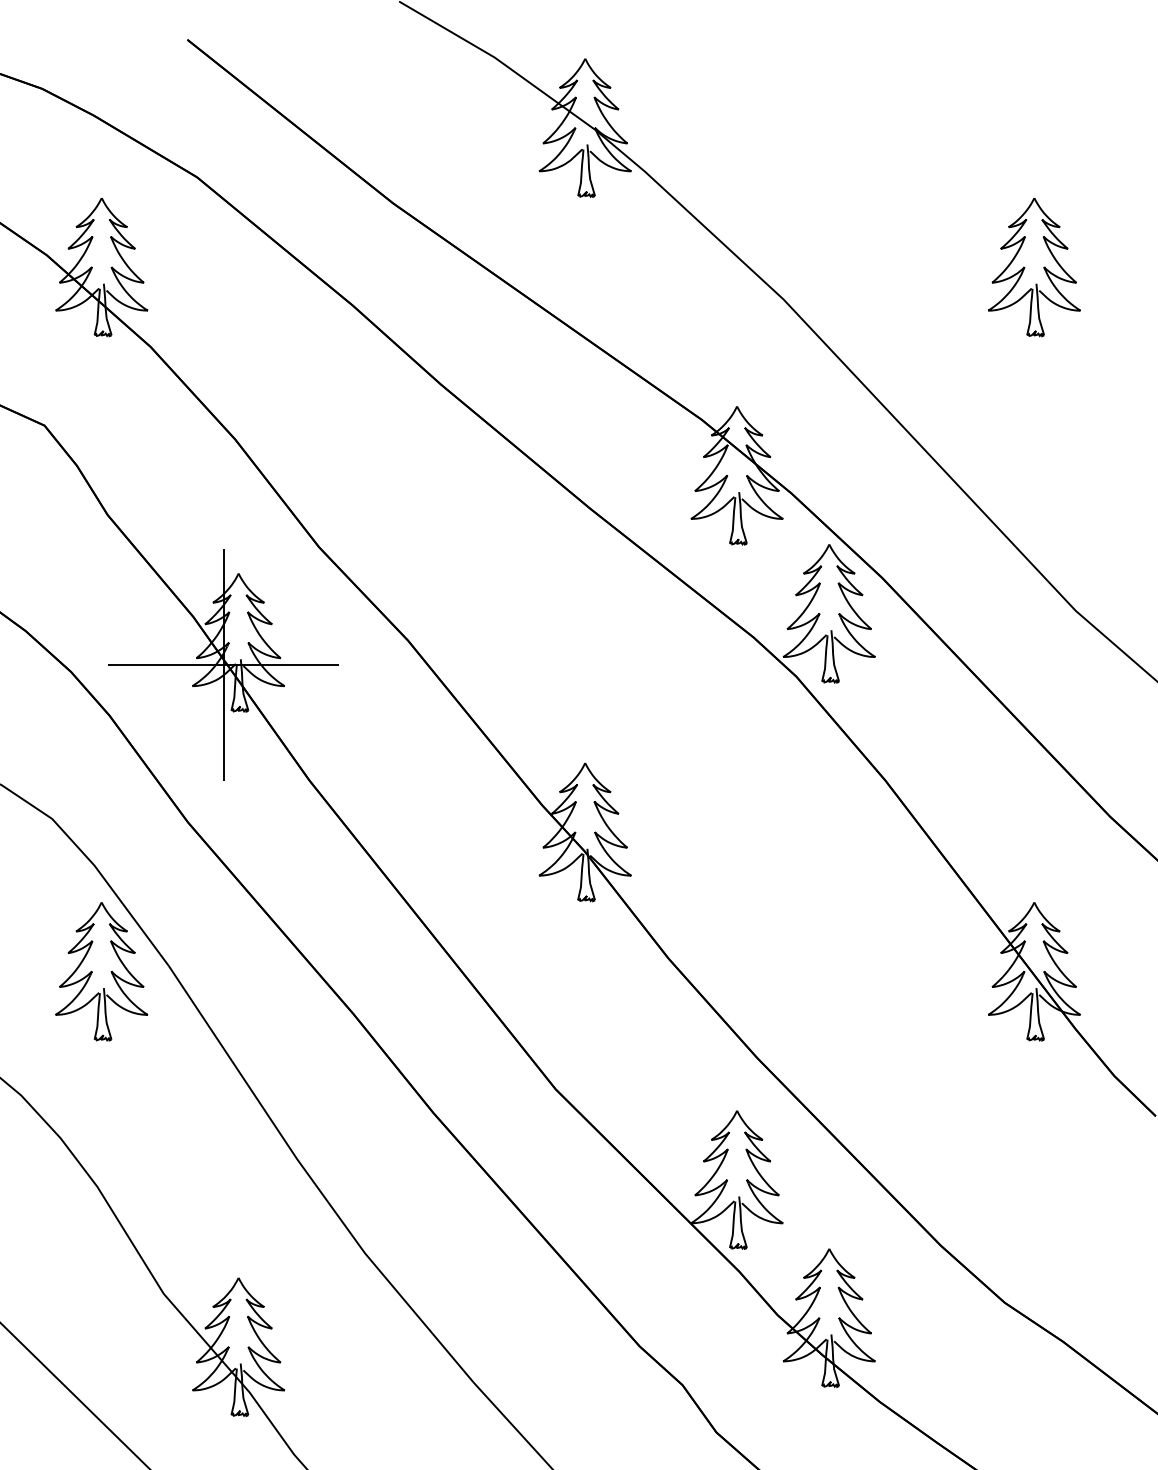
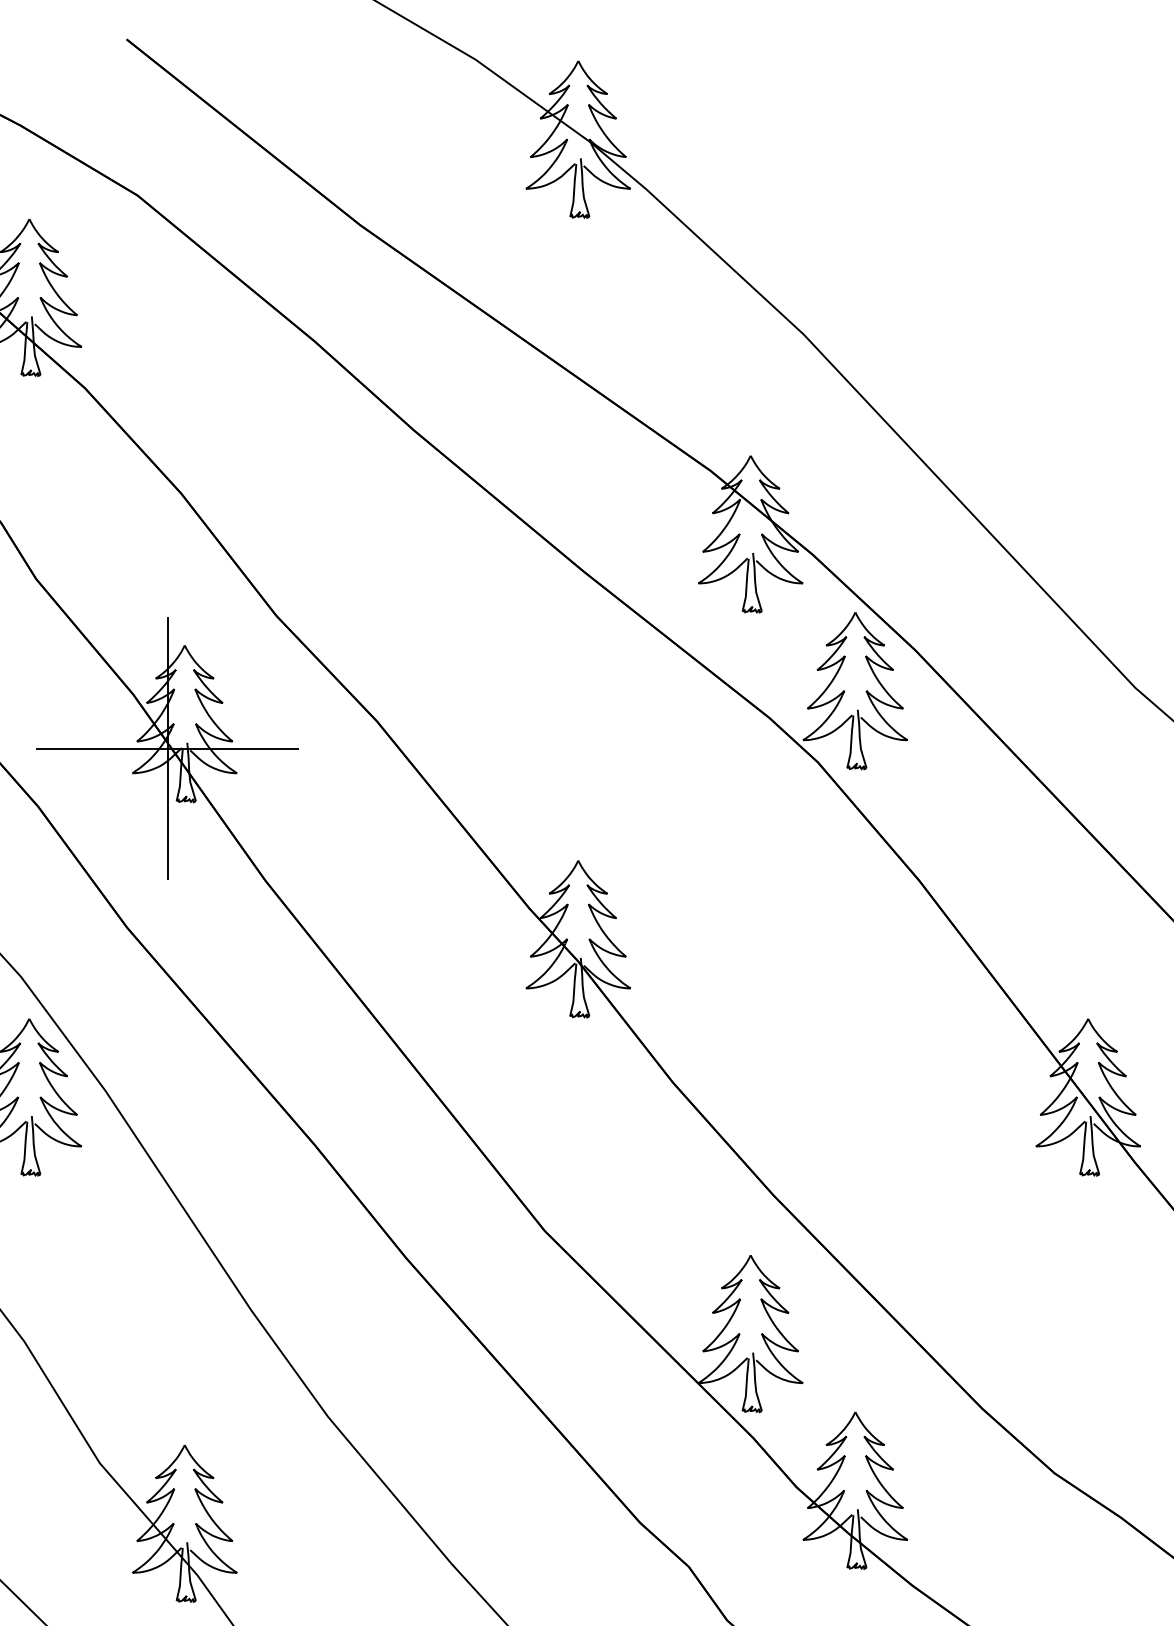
part: (1034, 267) -> (1088, 297), removed

